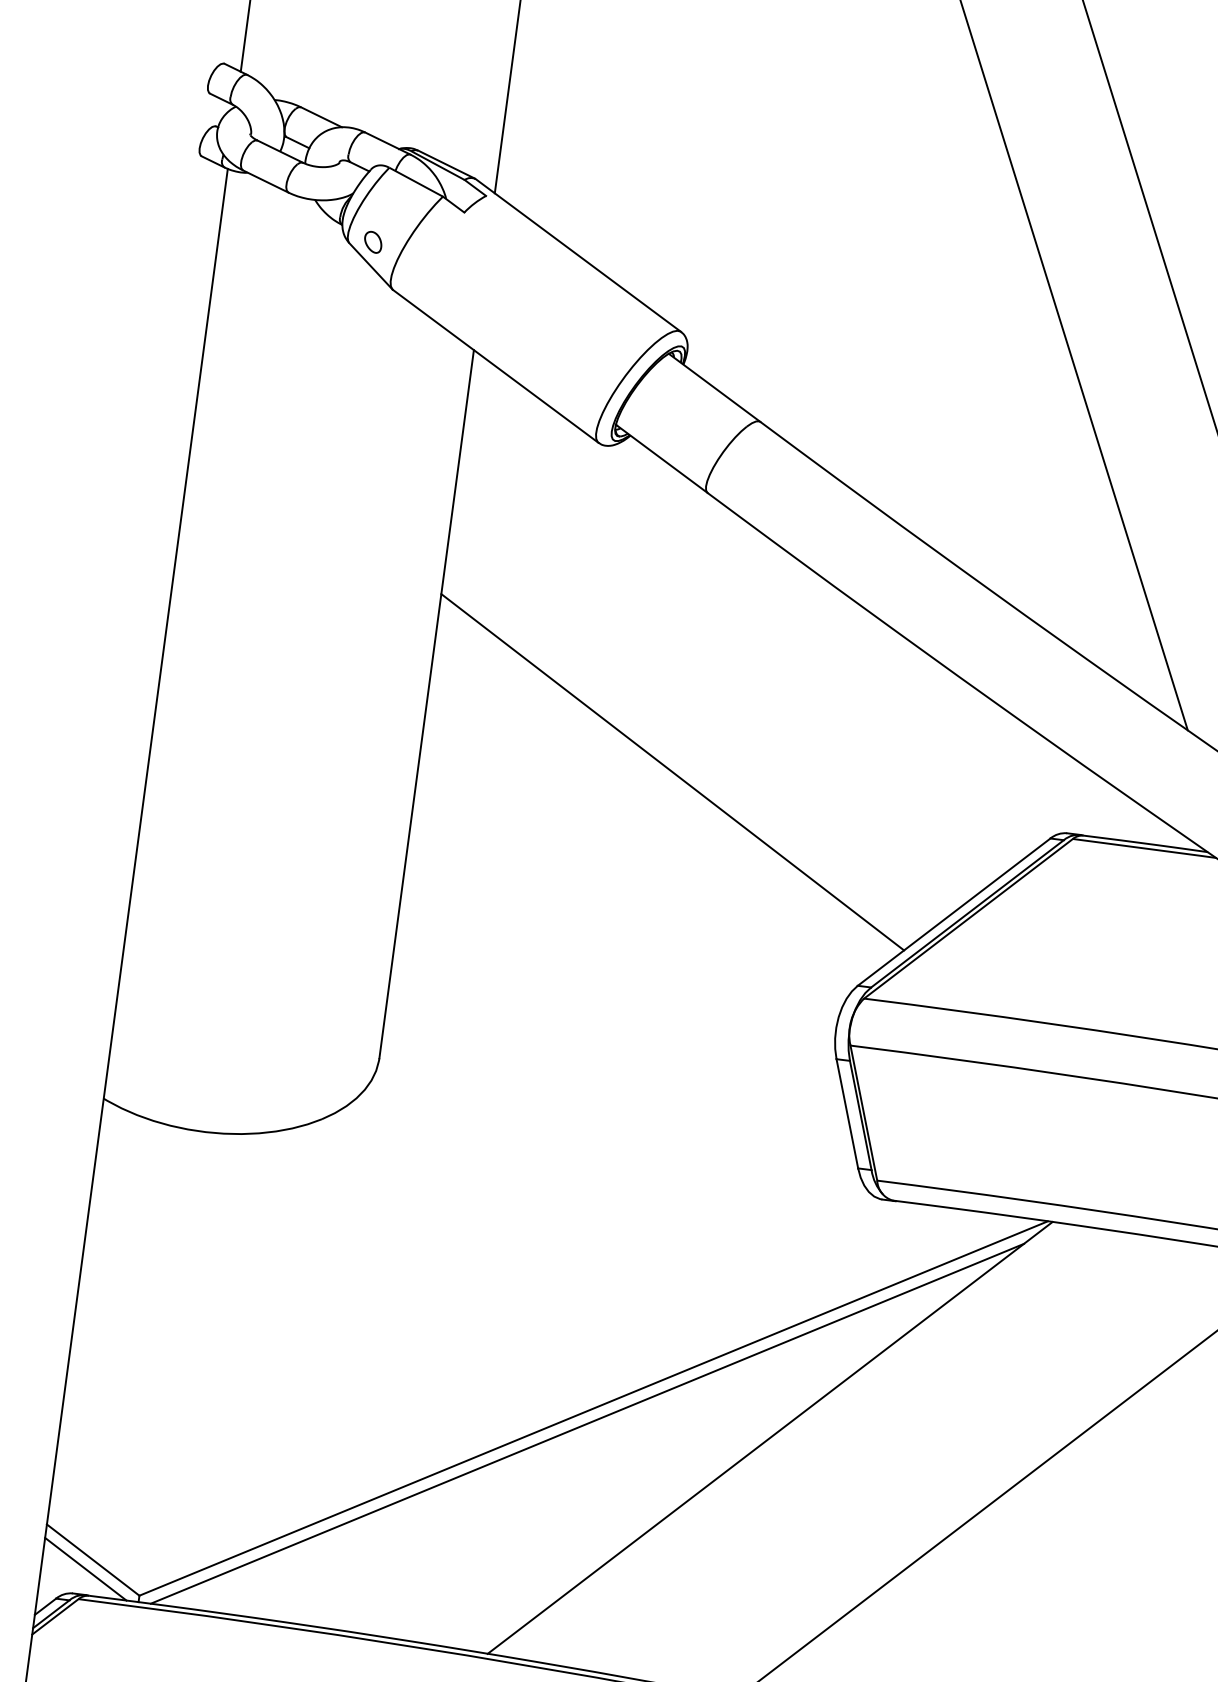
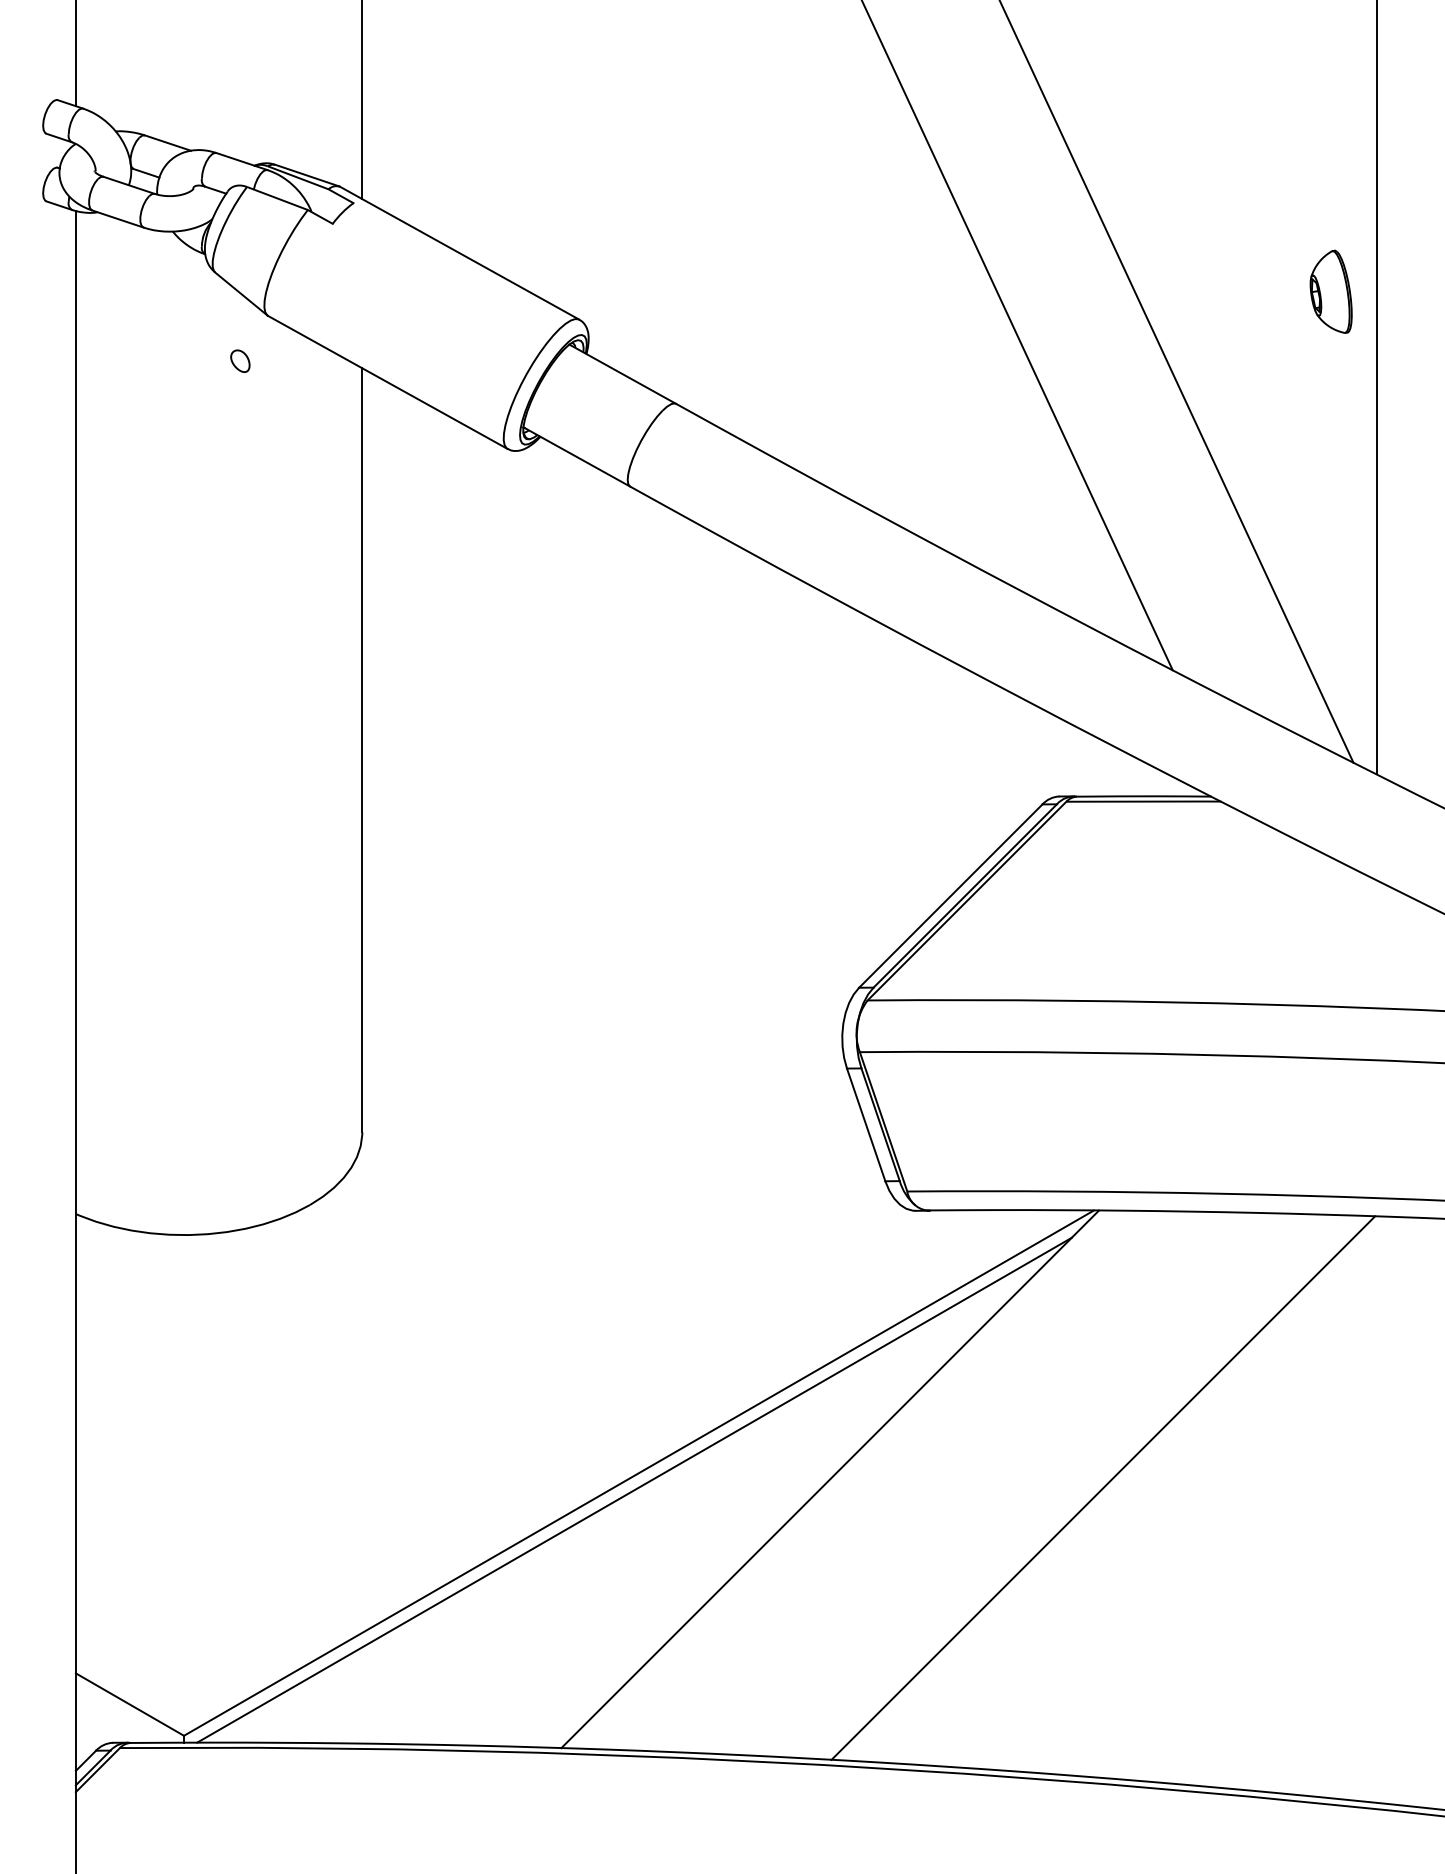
part: (373, 241) -> (240, 360), moved
line: (672, 772) -> (632, 787), removed
line: (85, 1568) -> (123, 1714), removed

